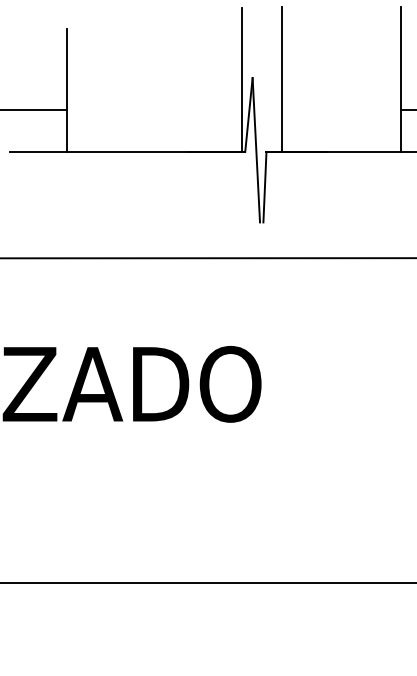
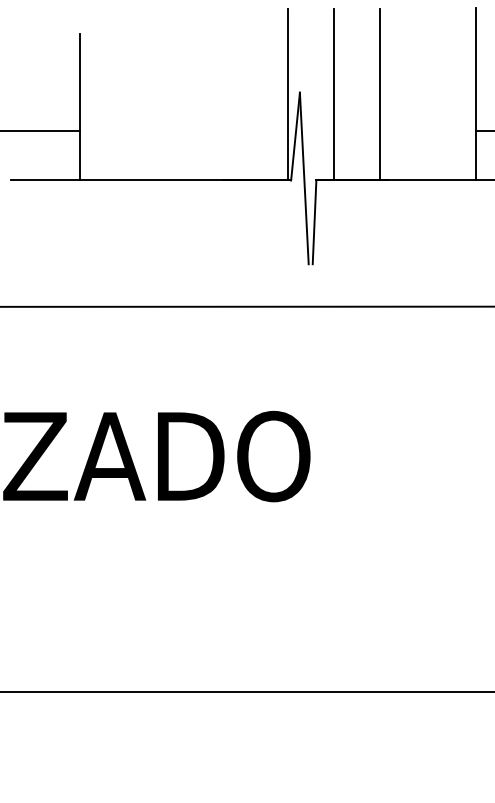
line: (319, 79) -> (379, 94), added

